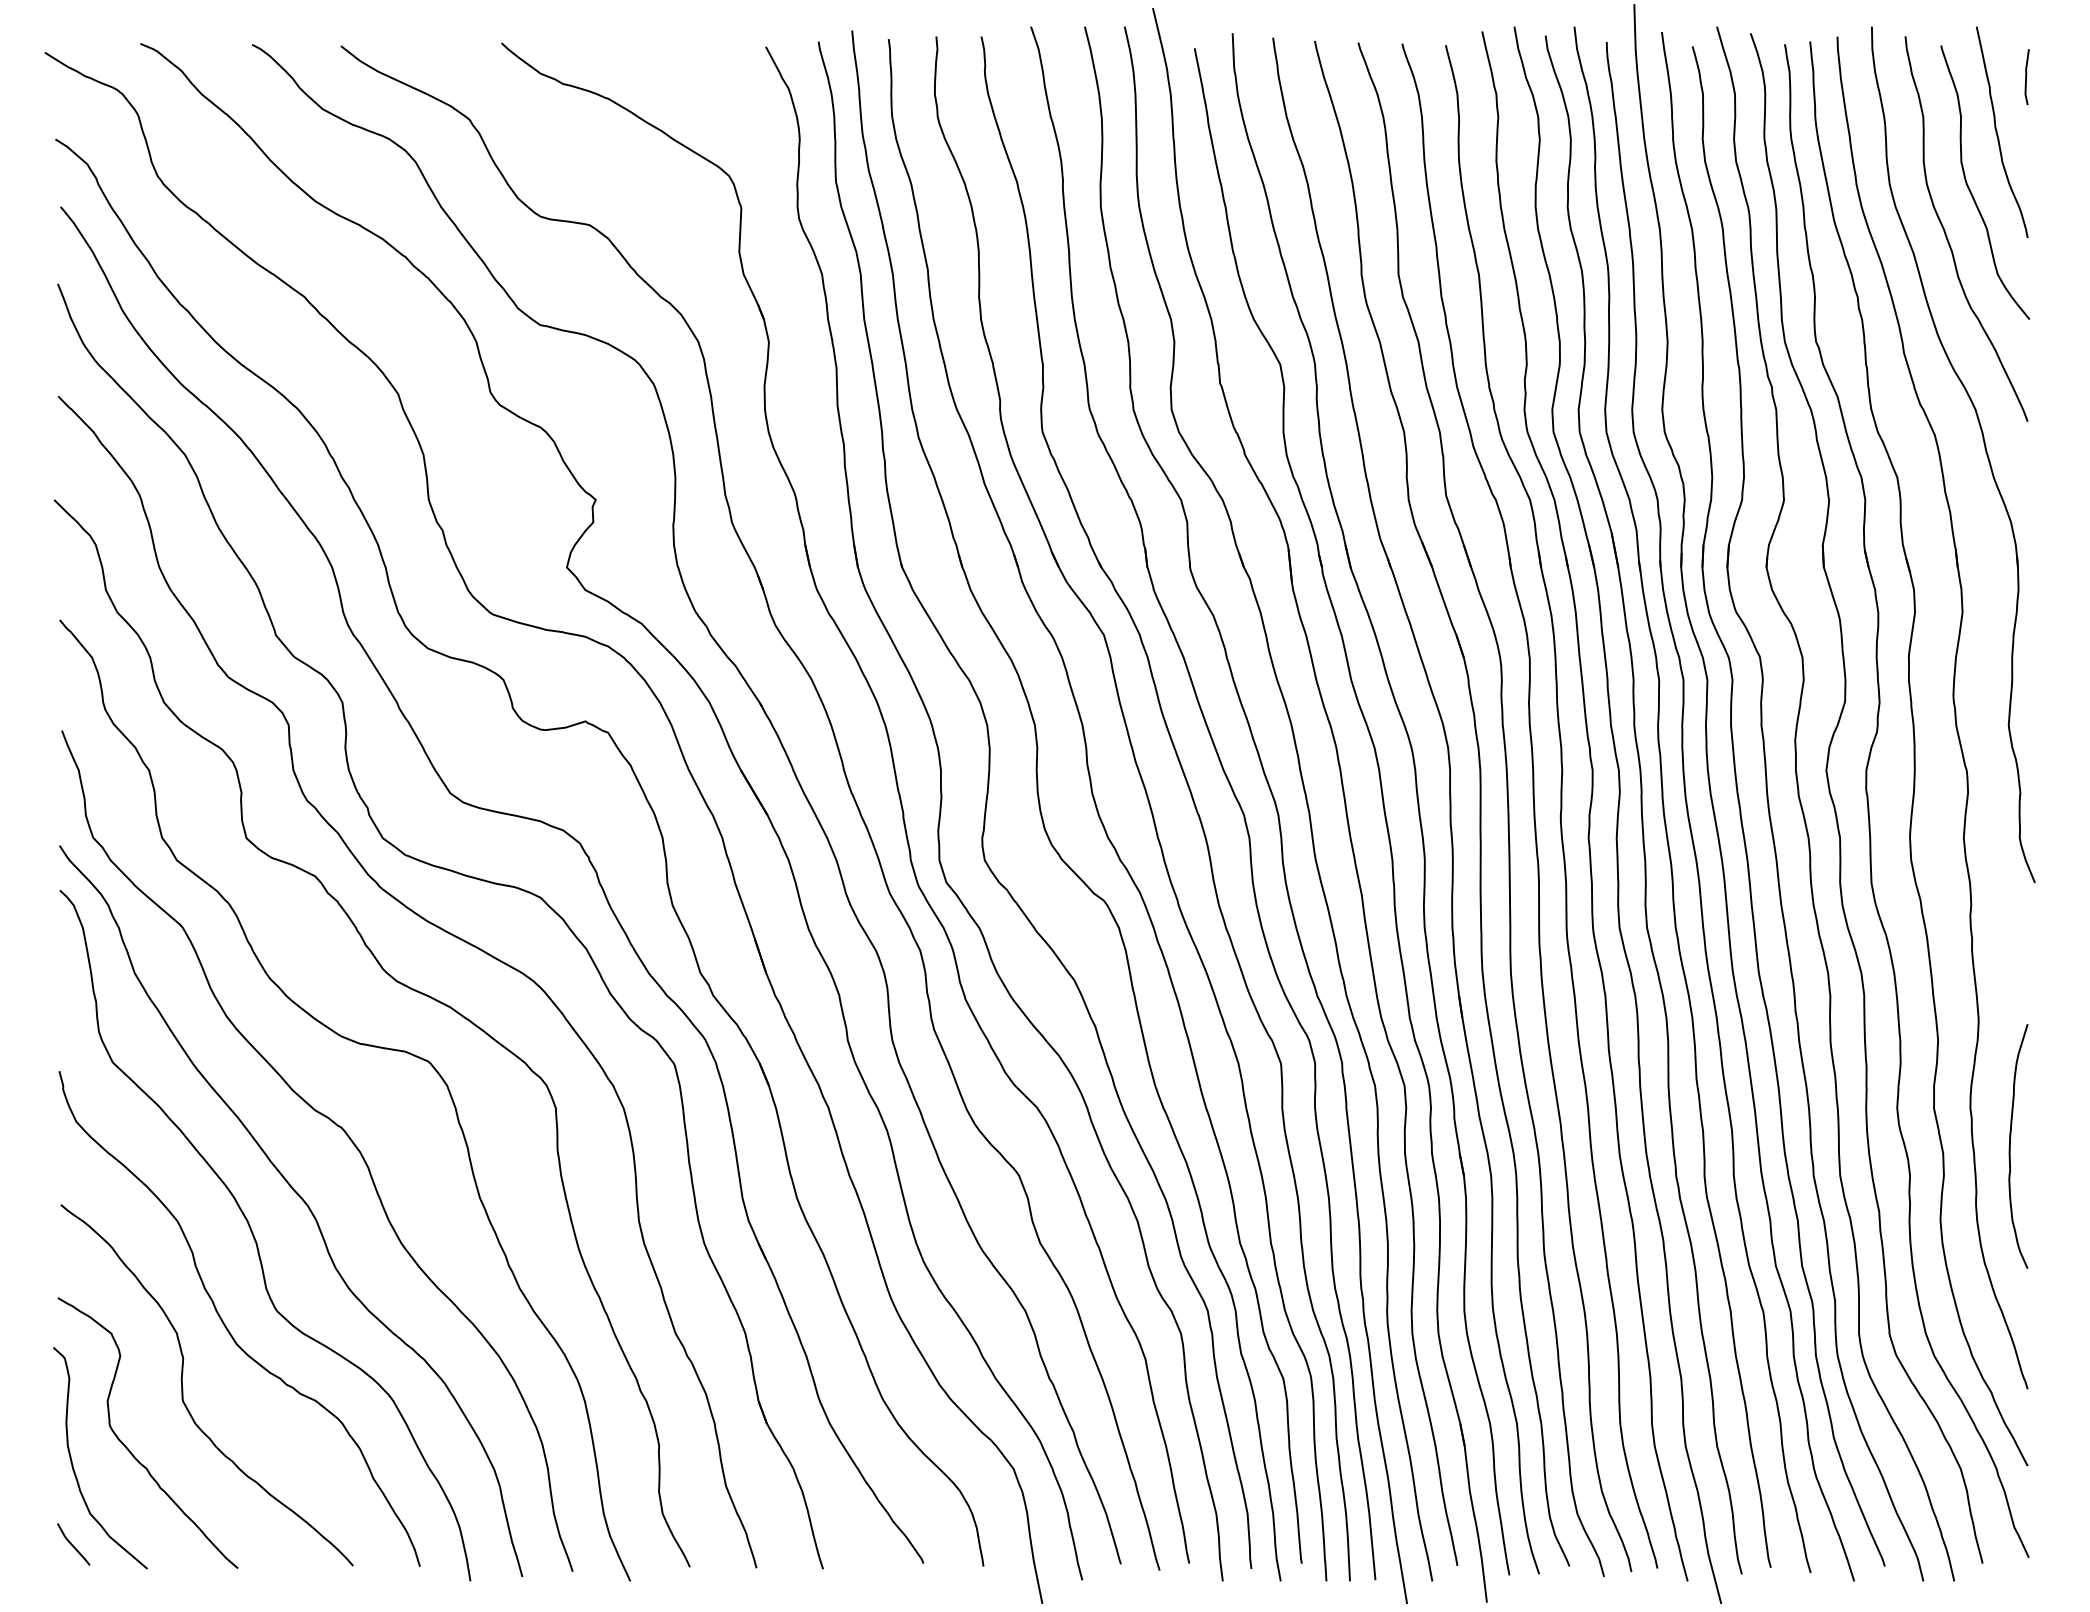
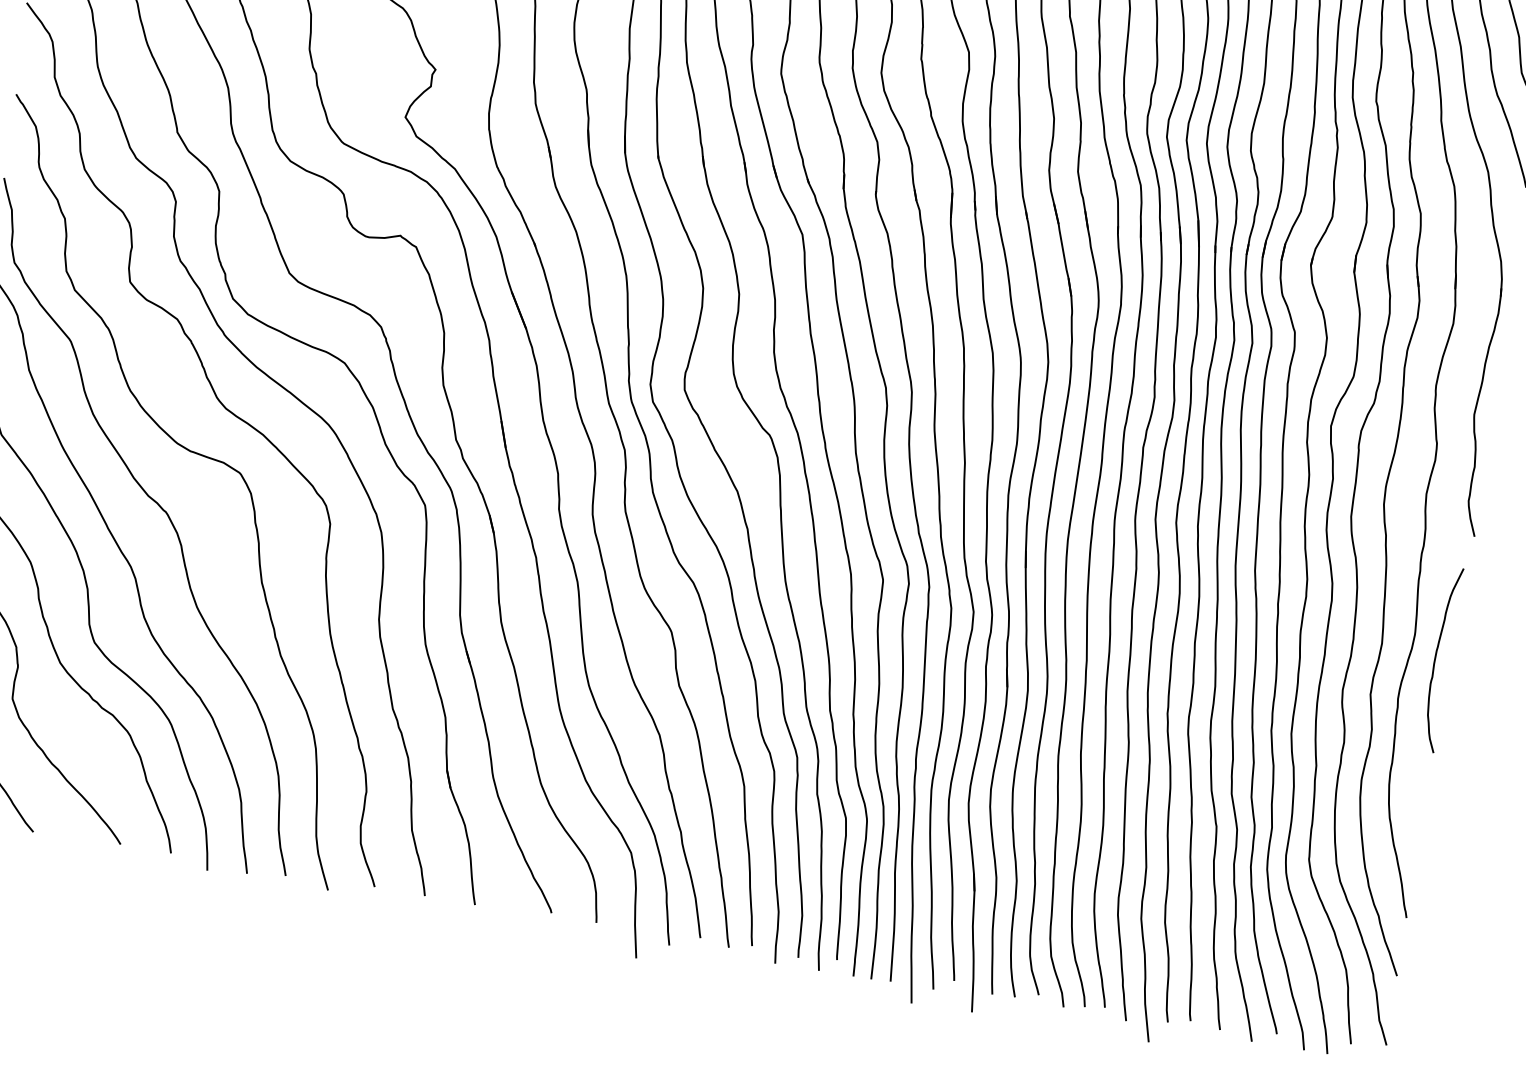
curve: (2010, 1146) -> (1435, 658), moved

